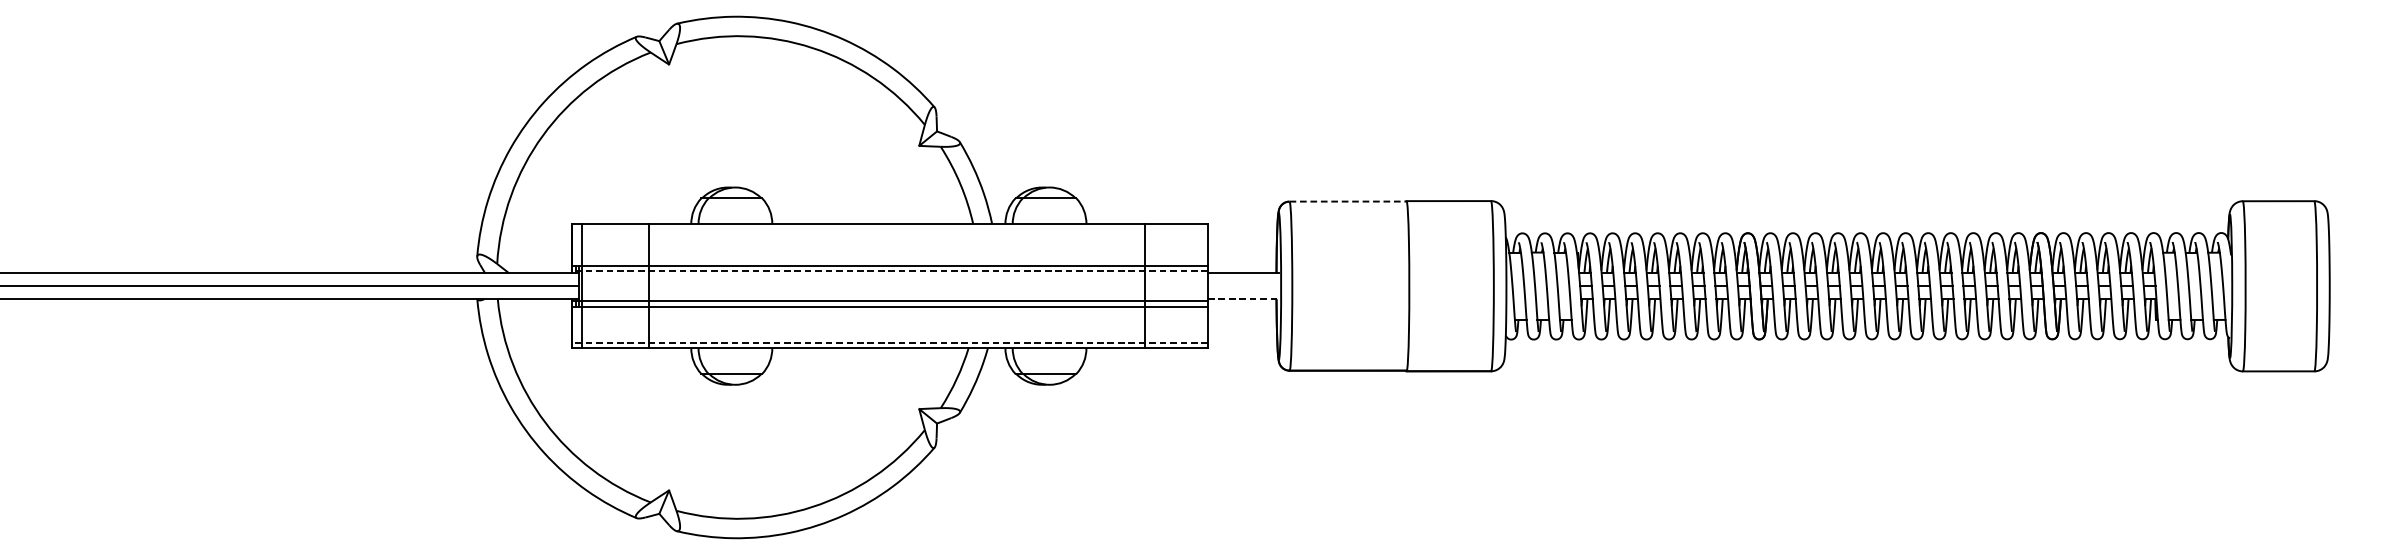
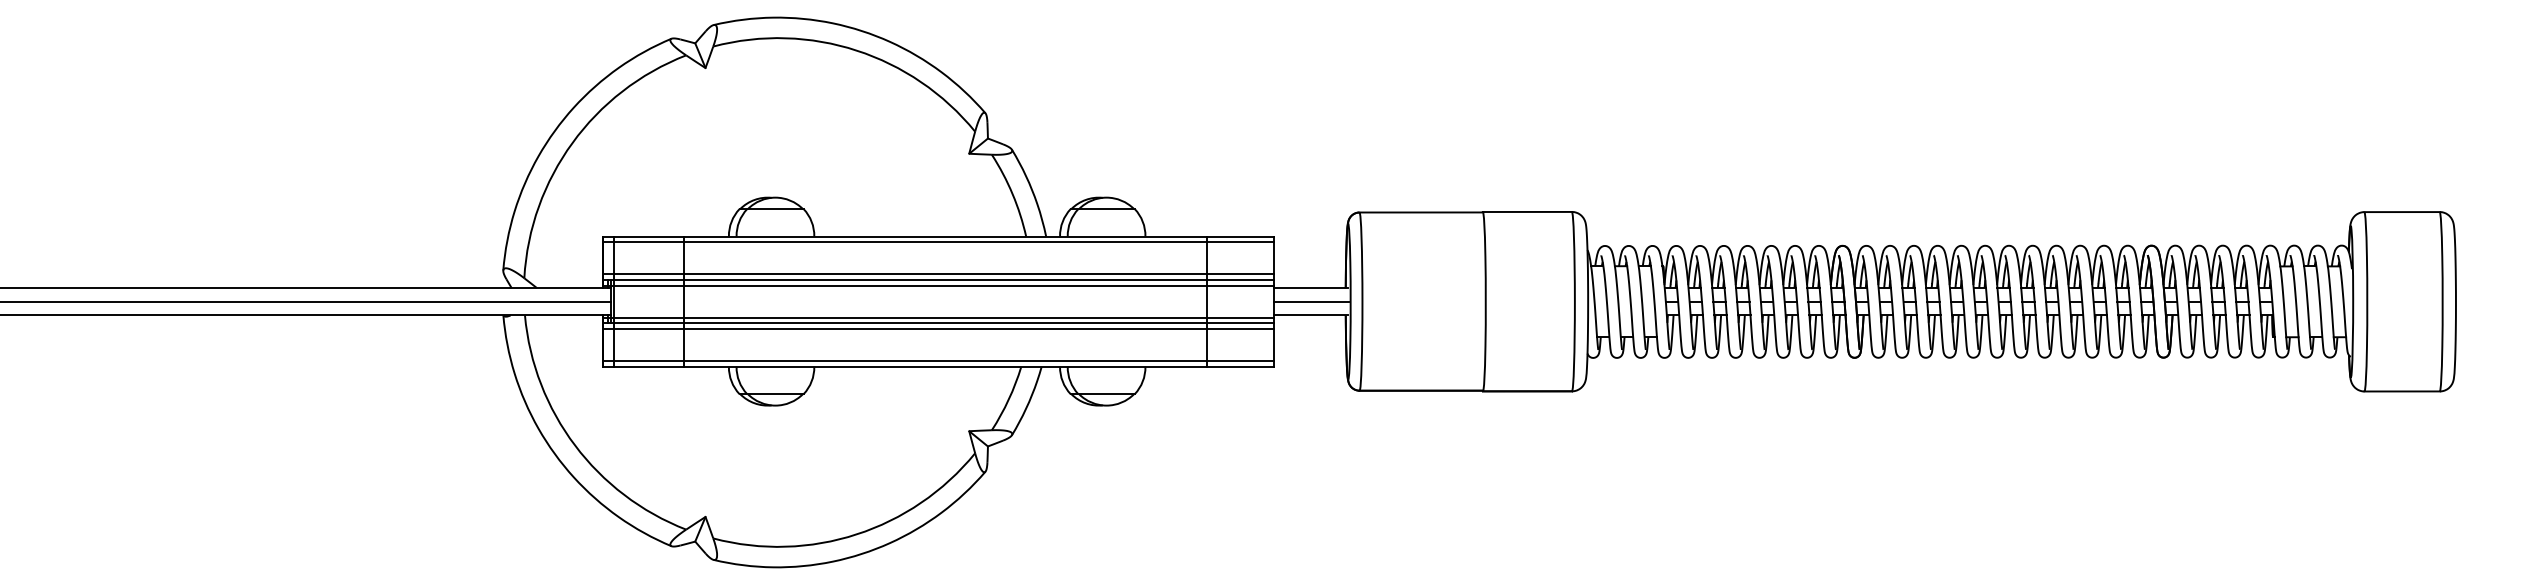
line: (1348, 201) -> (1421, 212), dashed -> solid
line: (890, 230) -> (938, 242), added
line: (890, 260) -> (938, 274), added
line: (889, 270) -> (937, 285), dashed -> solid
line: (1243, 286) -> (1310, 301), added
line: (1243, 299) -> (1311, 315), dashed -> solid
line: (890, 312) -> (938, 329), added
line: (889, 342) -> (937, 361), dashed -> solid

